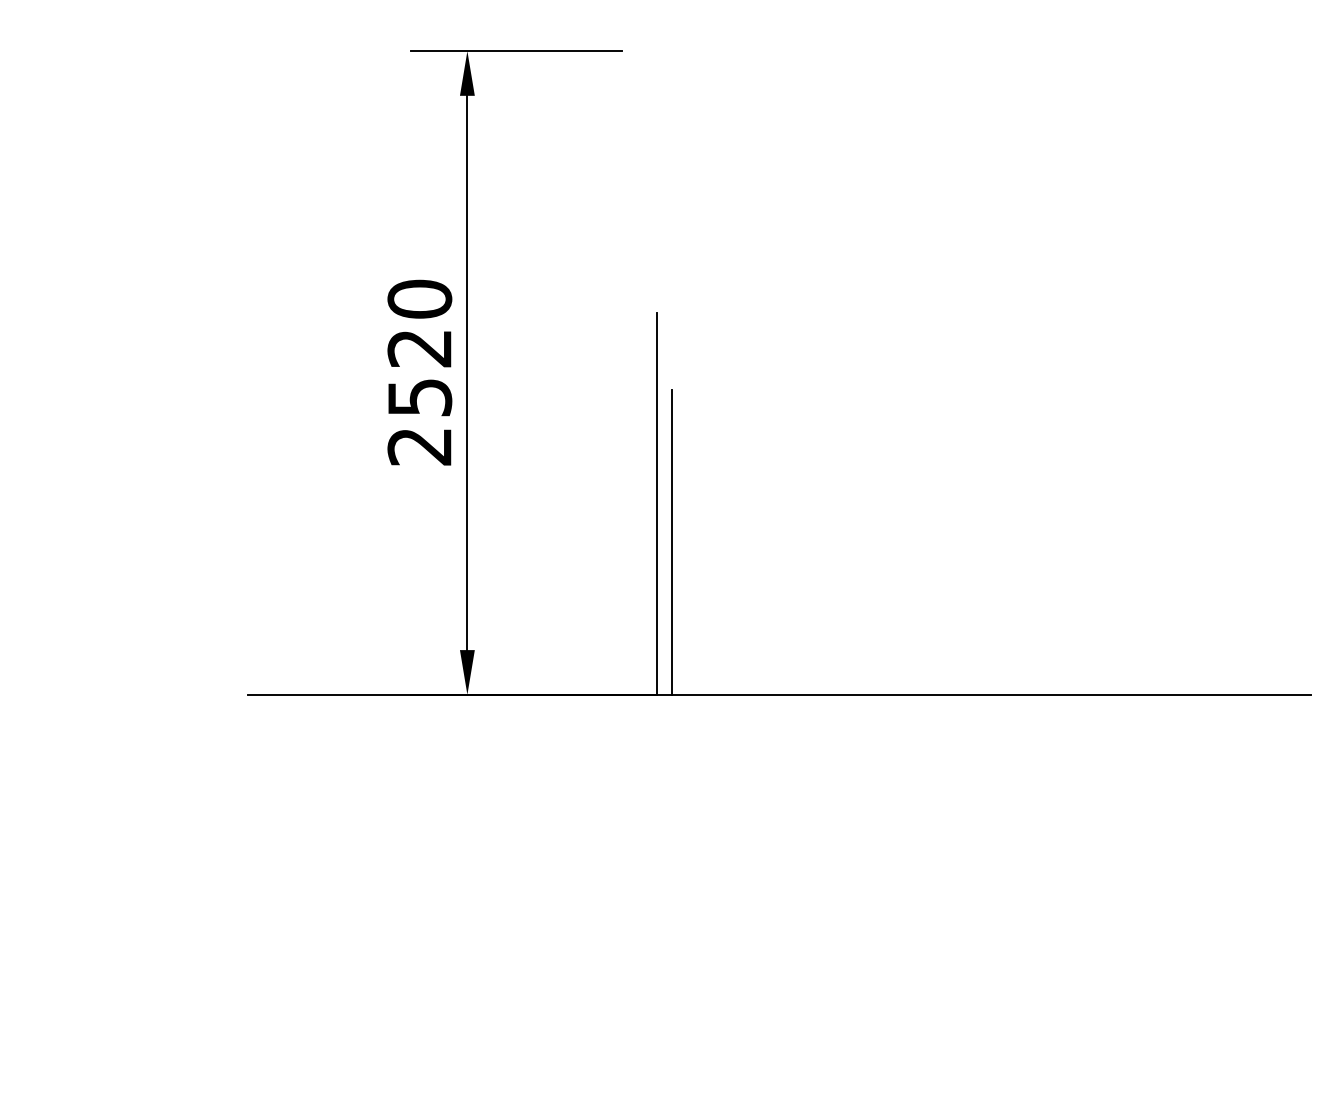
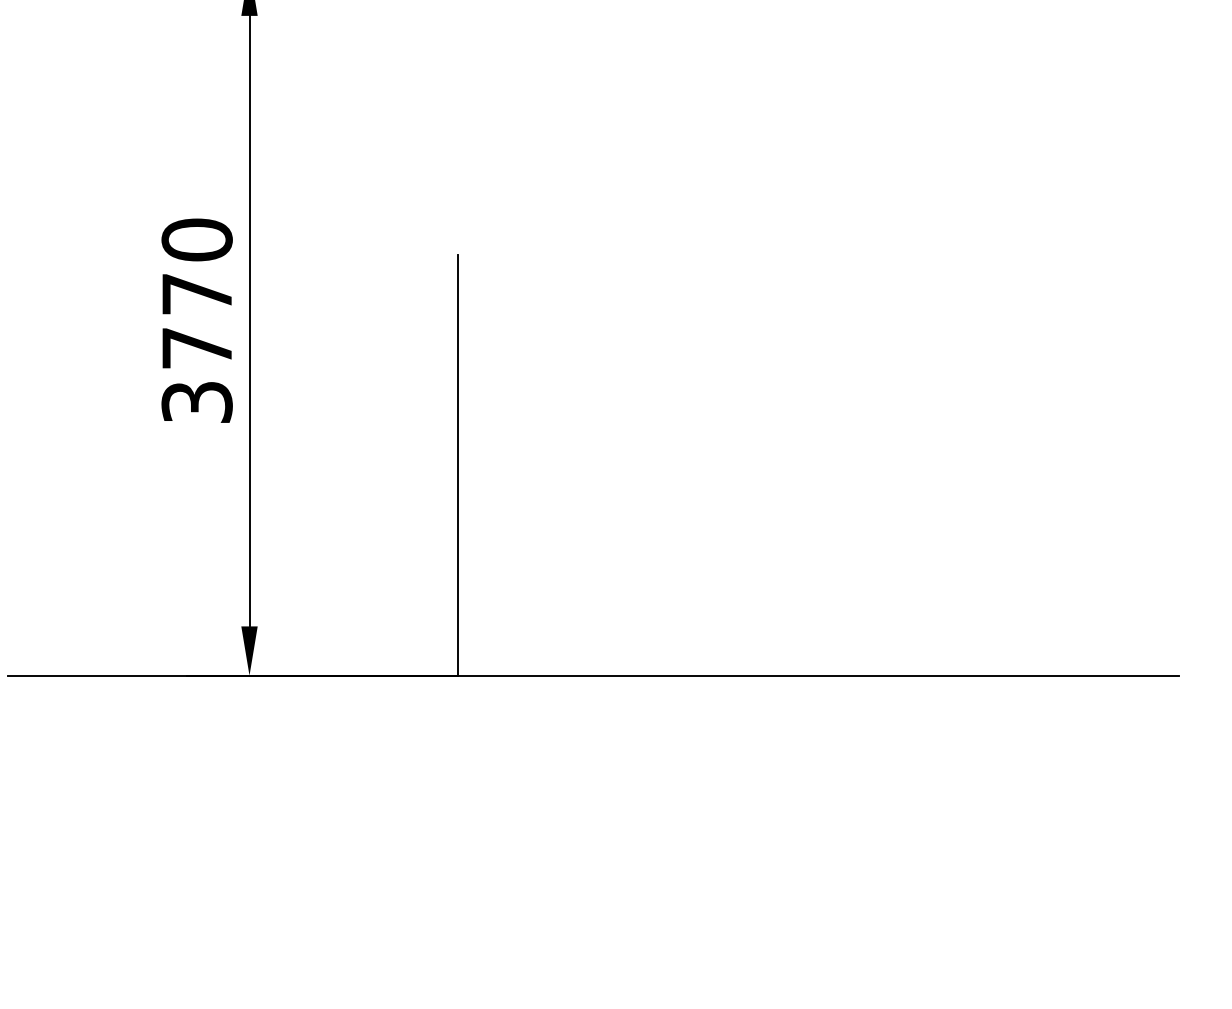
text: (419, 397) -> (196, 348), 2520 -> 3770
line: (672, 541) -> (475, 506), removed

